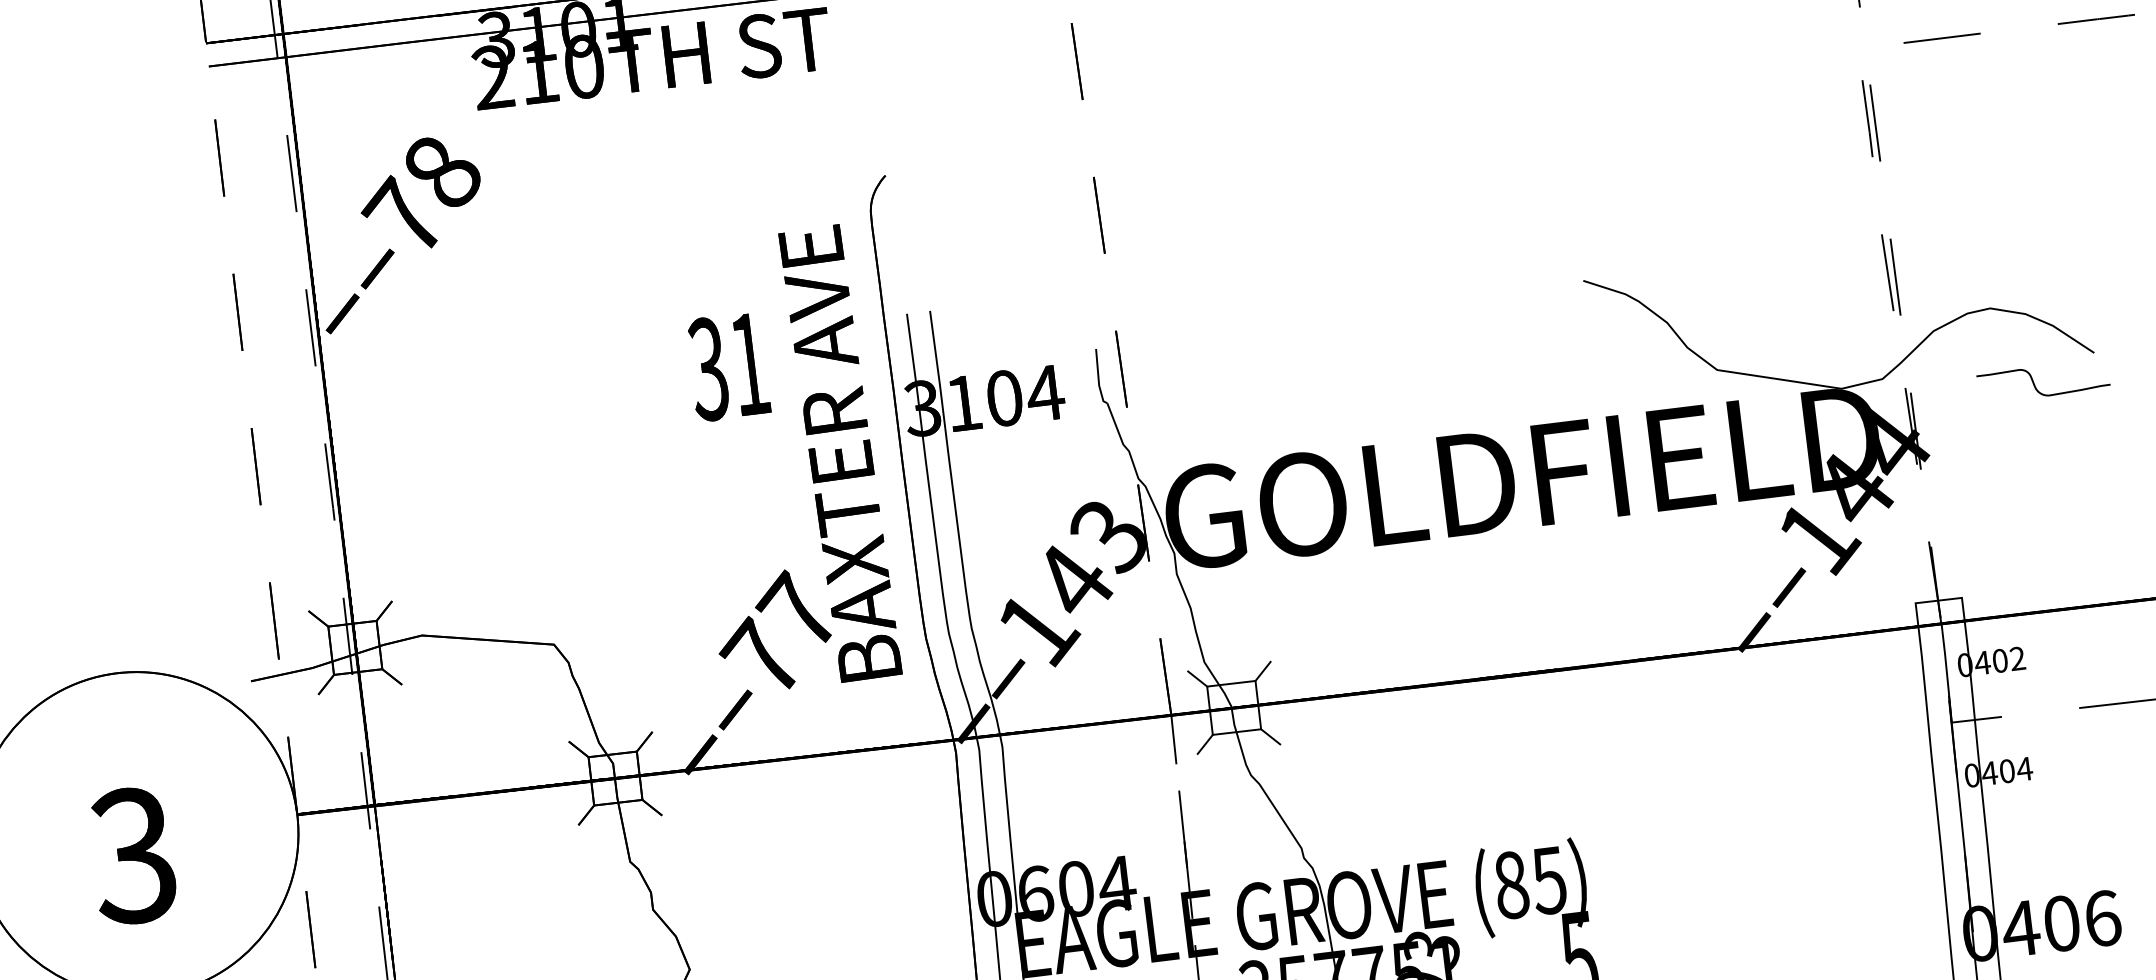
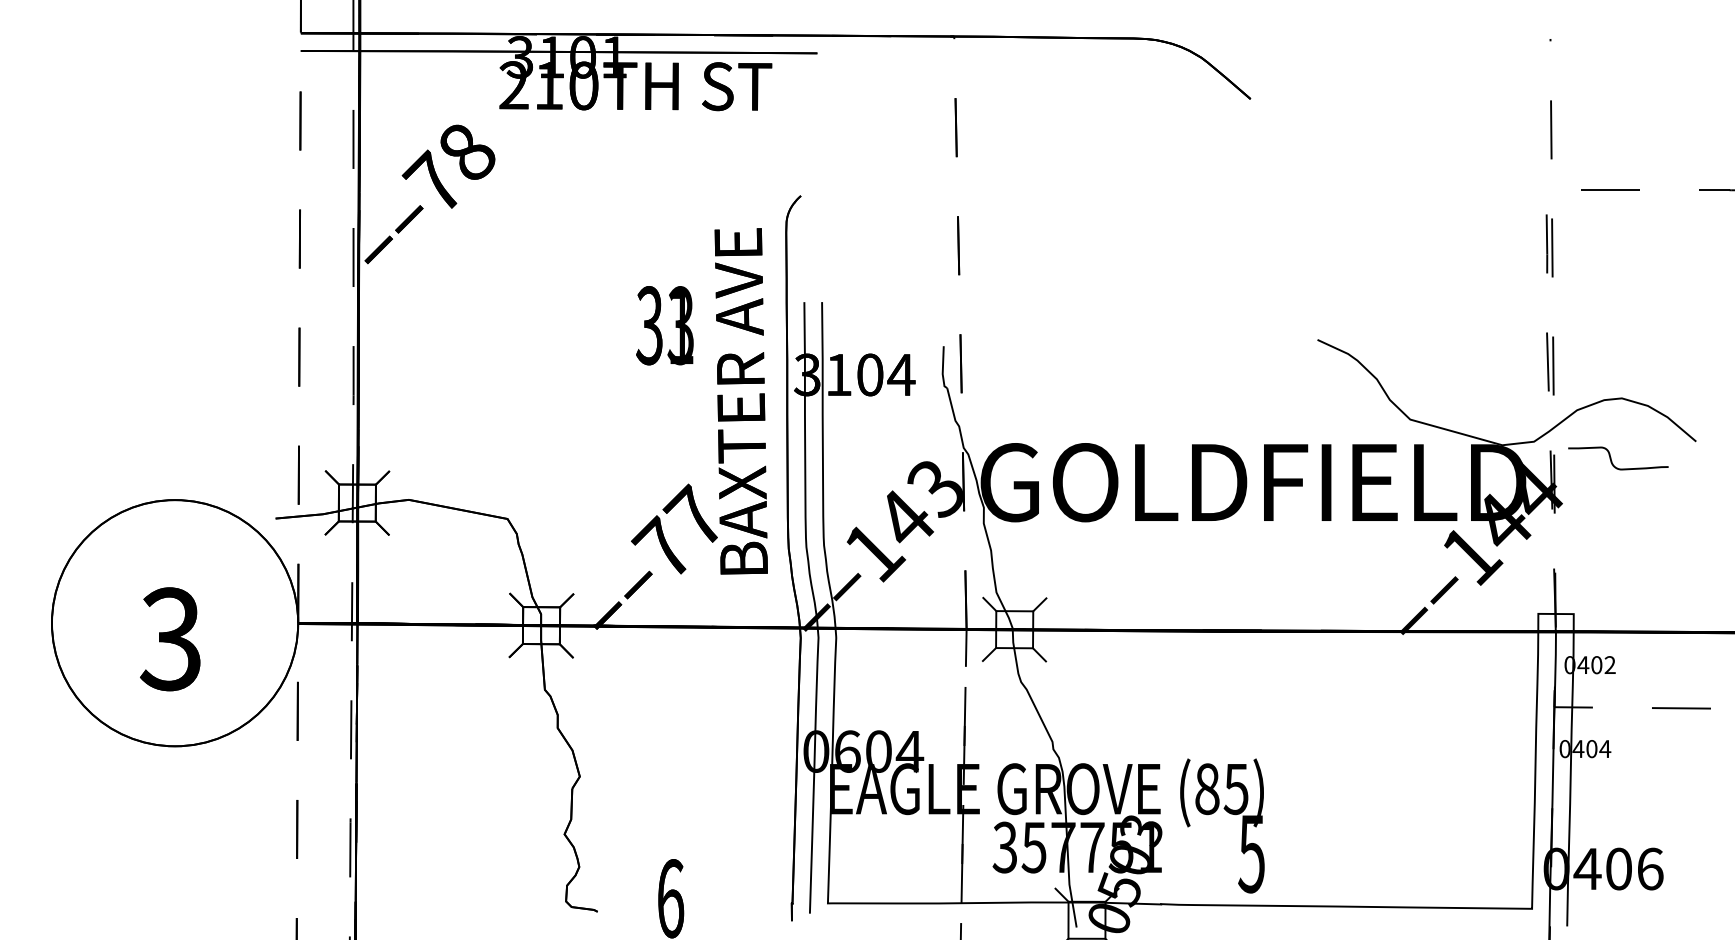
text: (748, 364) -> (680, 325), 31 -> 33
curve: (2036, 386) -> (1612, 461), moved

